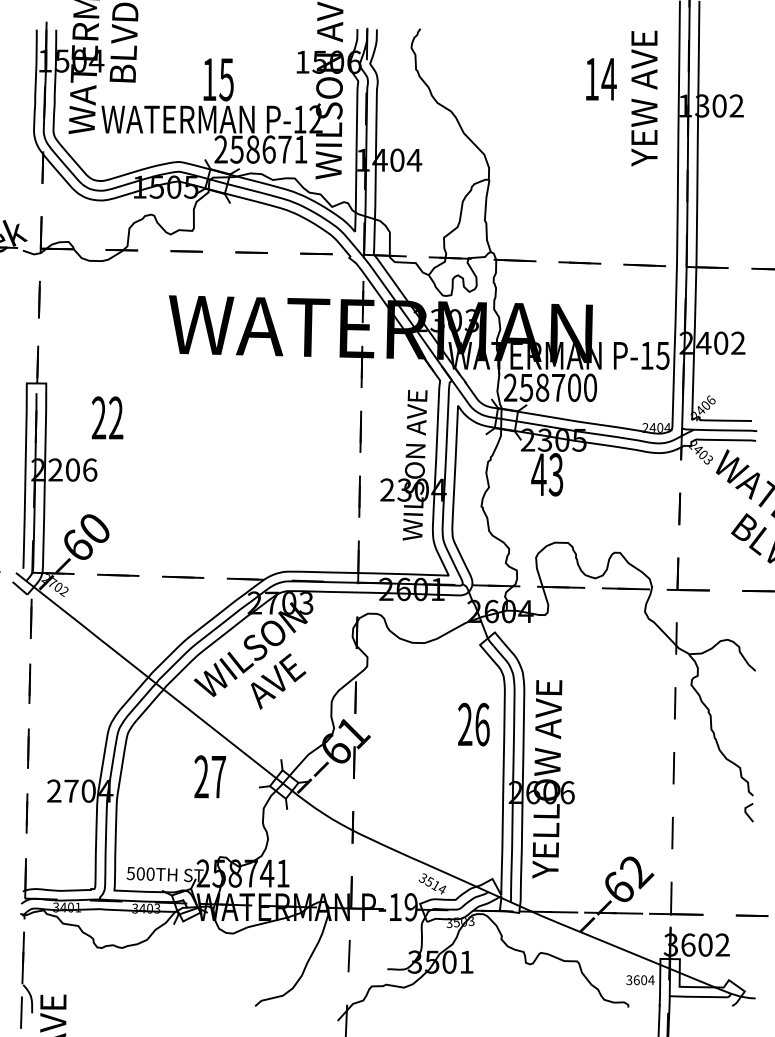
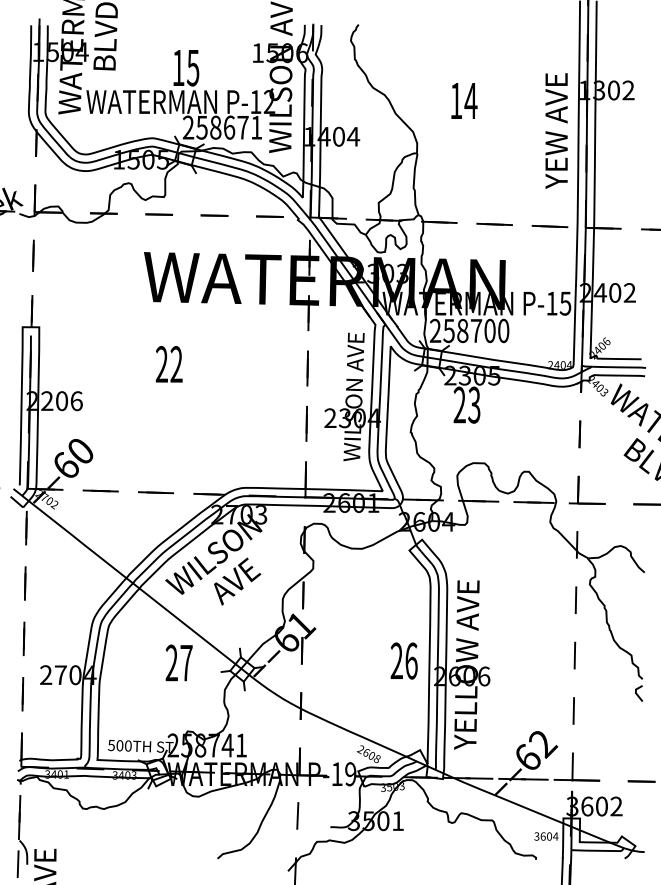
text: (601, 79) -> (464, 101), moved
text: (644, 98) -> (556, 131), moved
text: (107, 417) -> (169, 363), moved
text: (538, 474) -> (459, 404), 43 -> 23
text: (473, 724) -> (403, 660), moved
text: (432, 883) -> (368, 753), 3514 -> 2608

